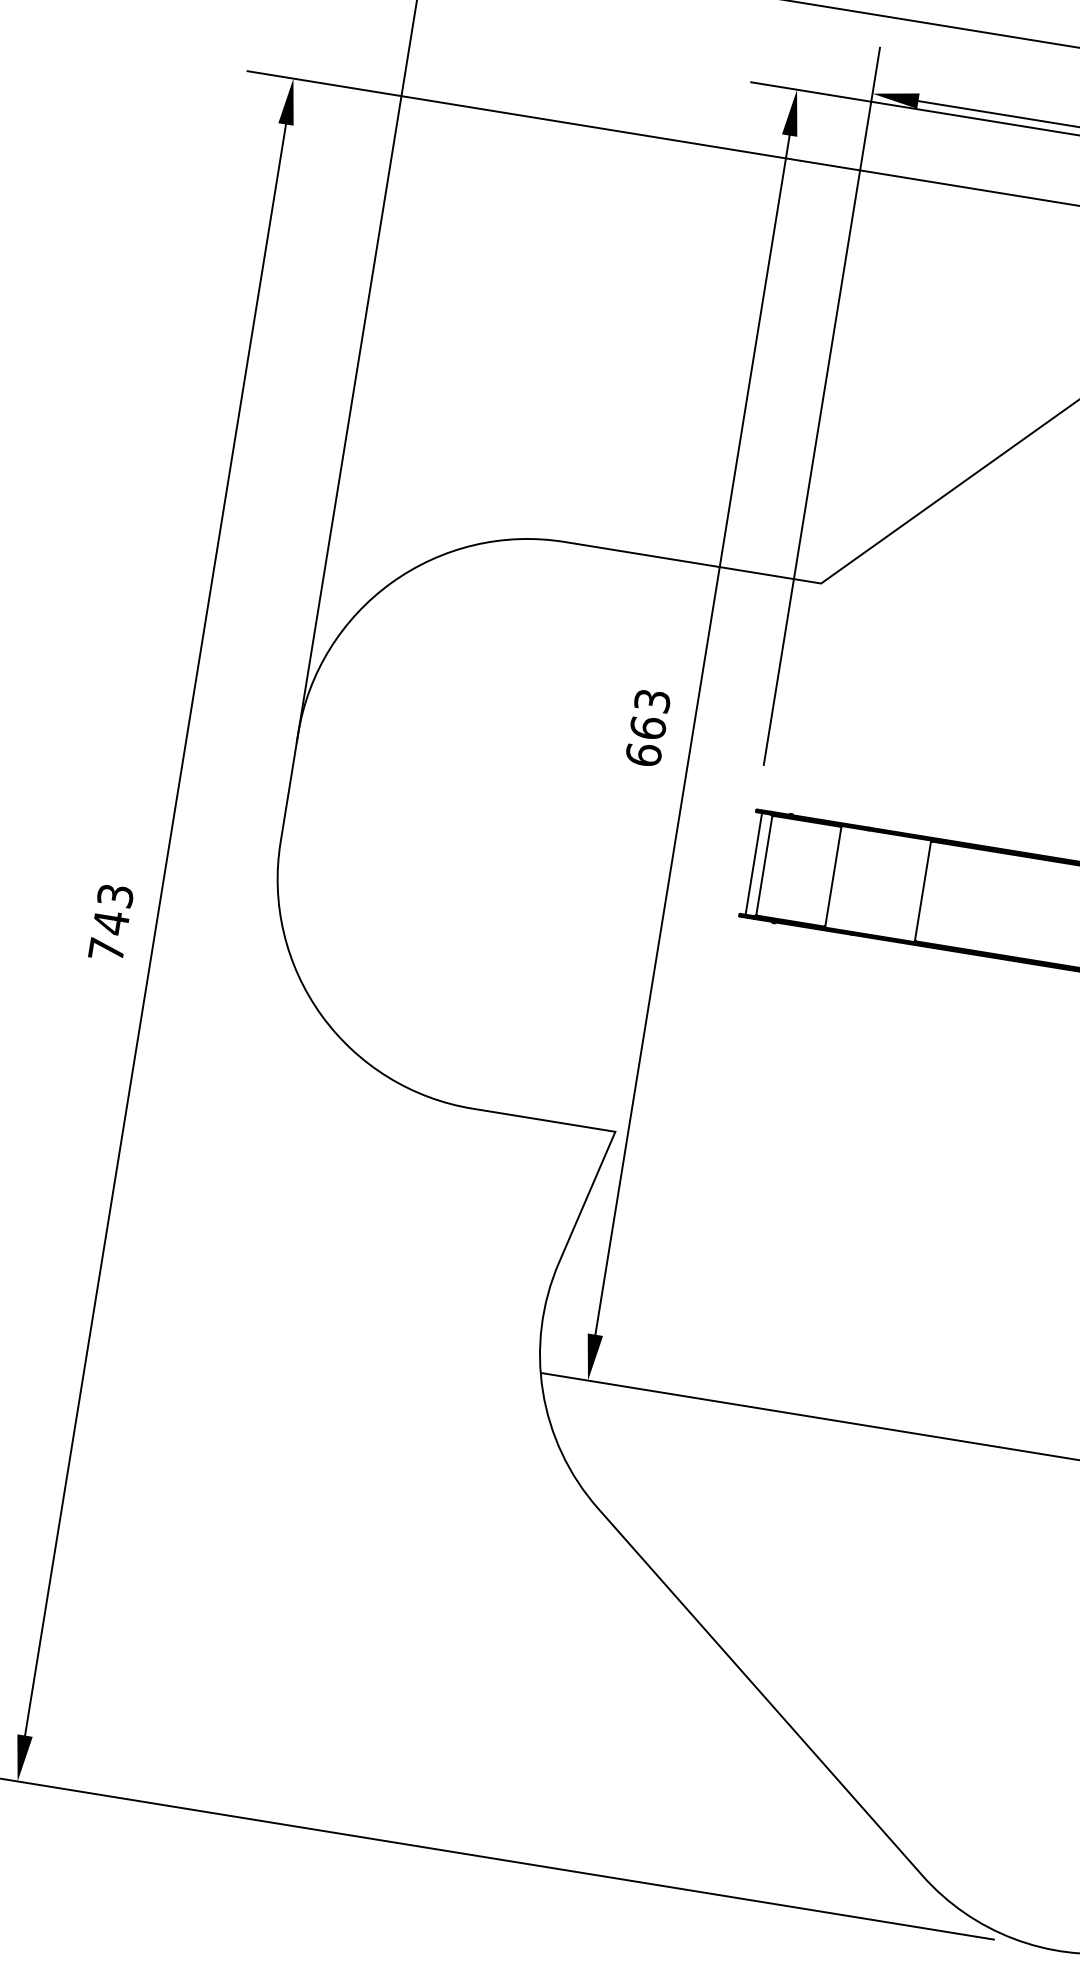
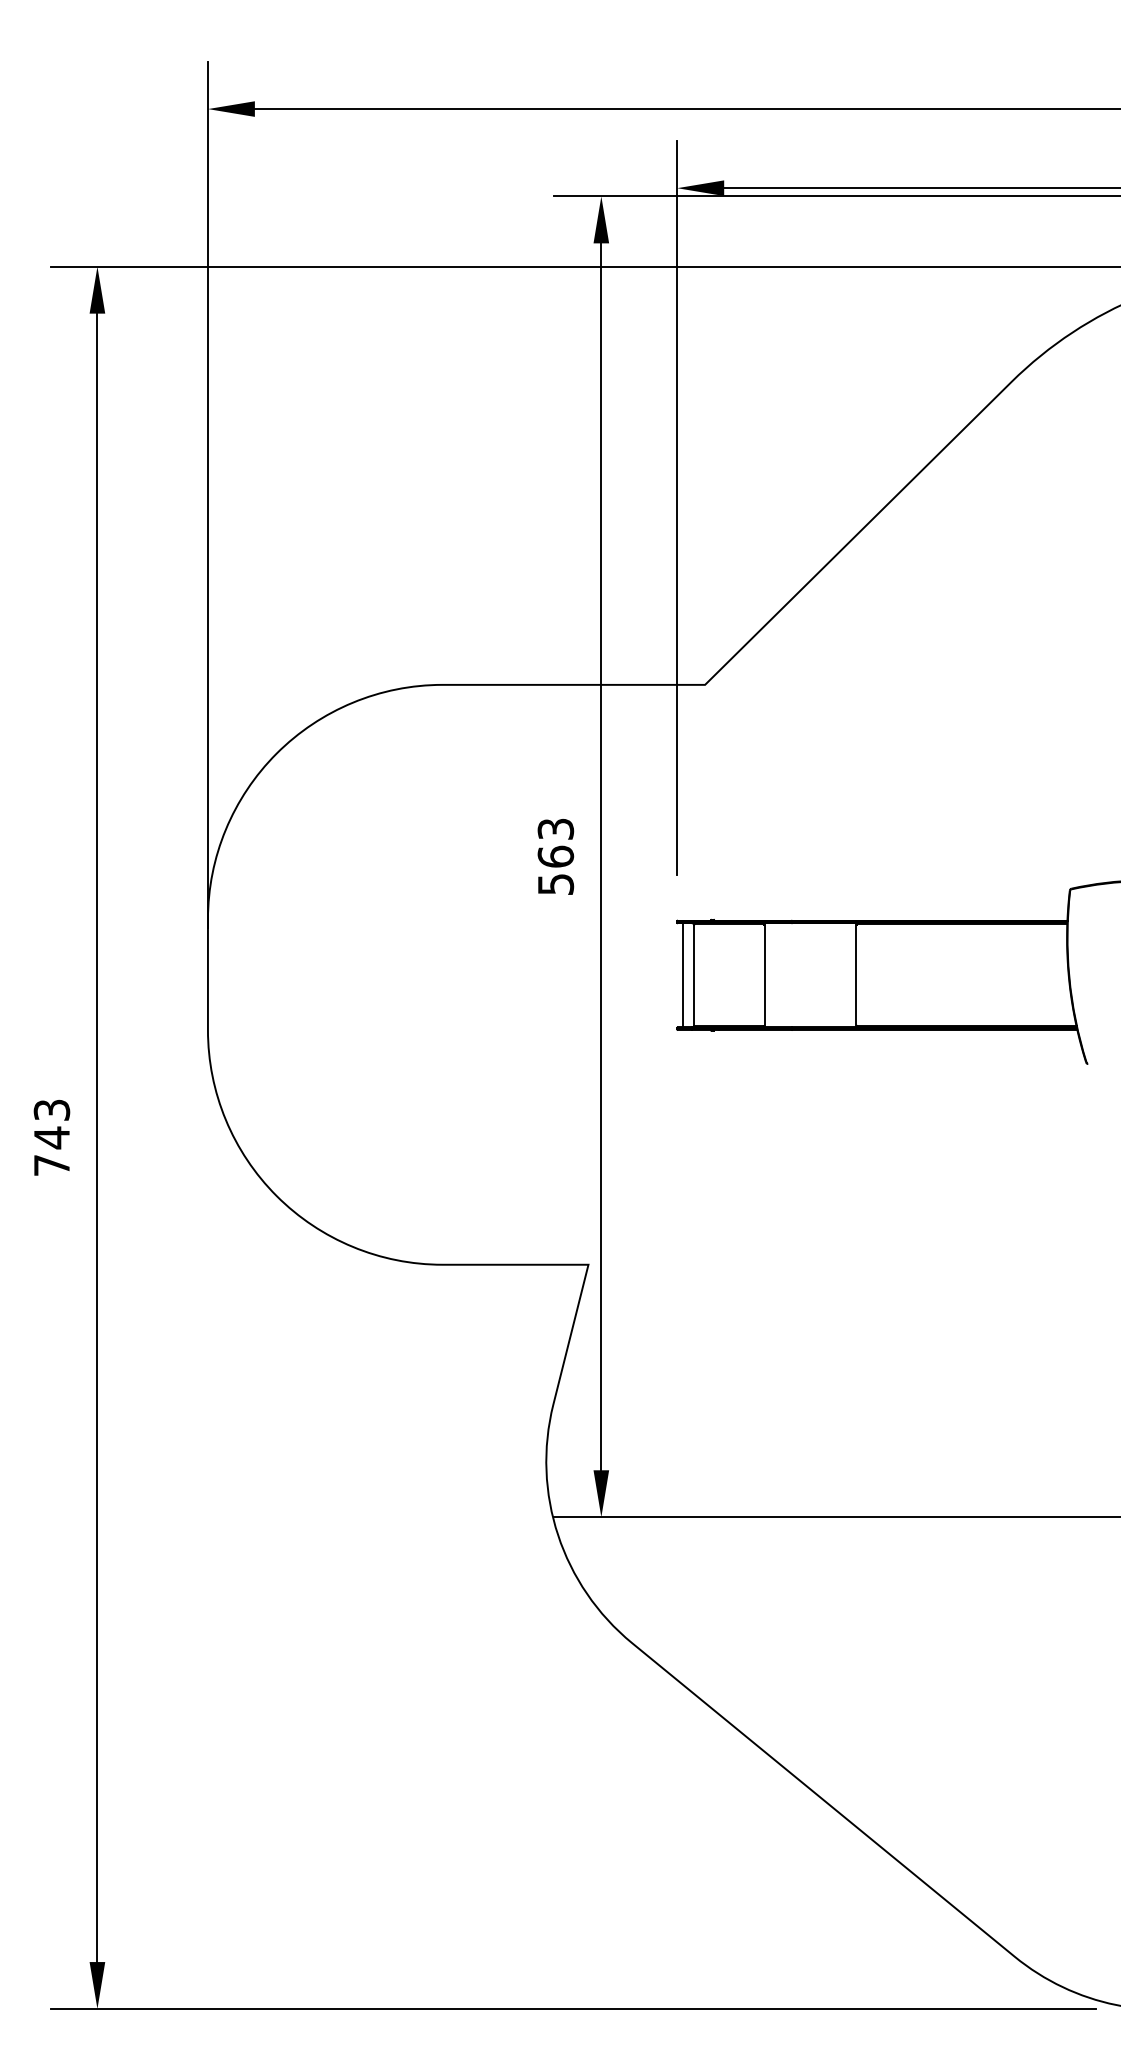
text: (643, 754) -> (555, 884), 663 -> 563

